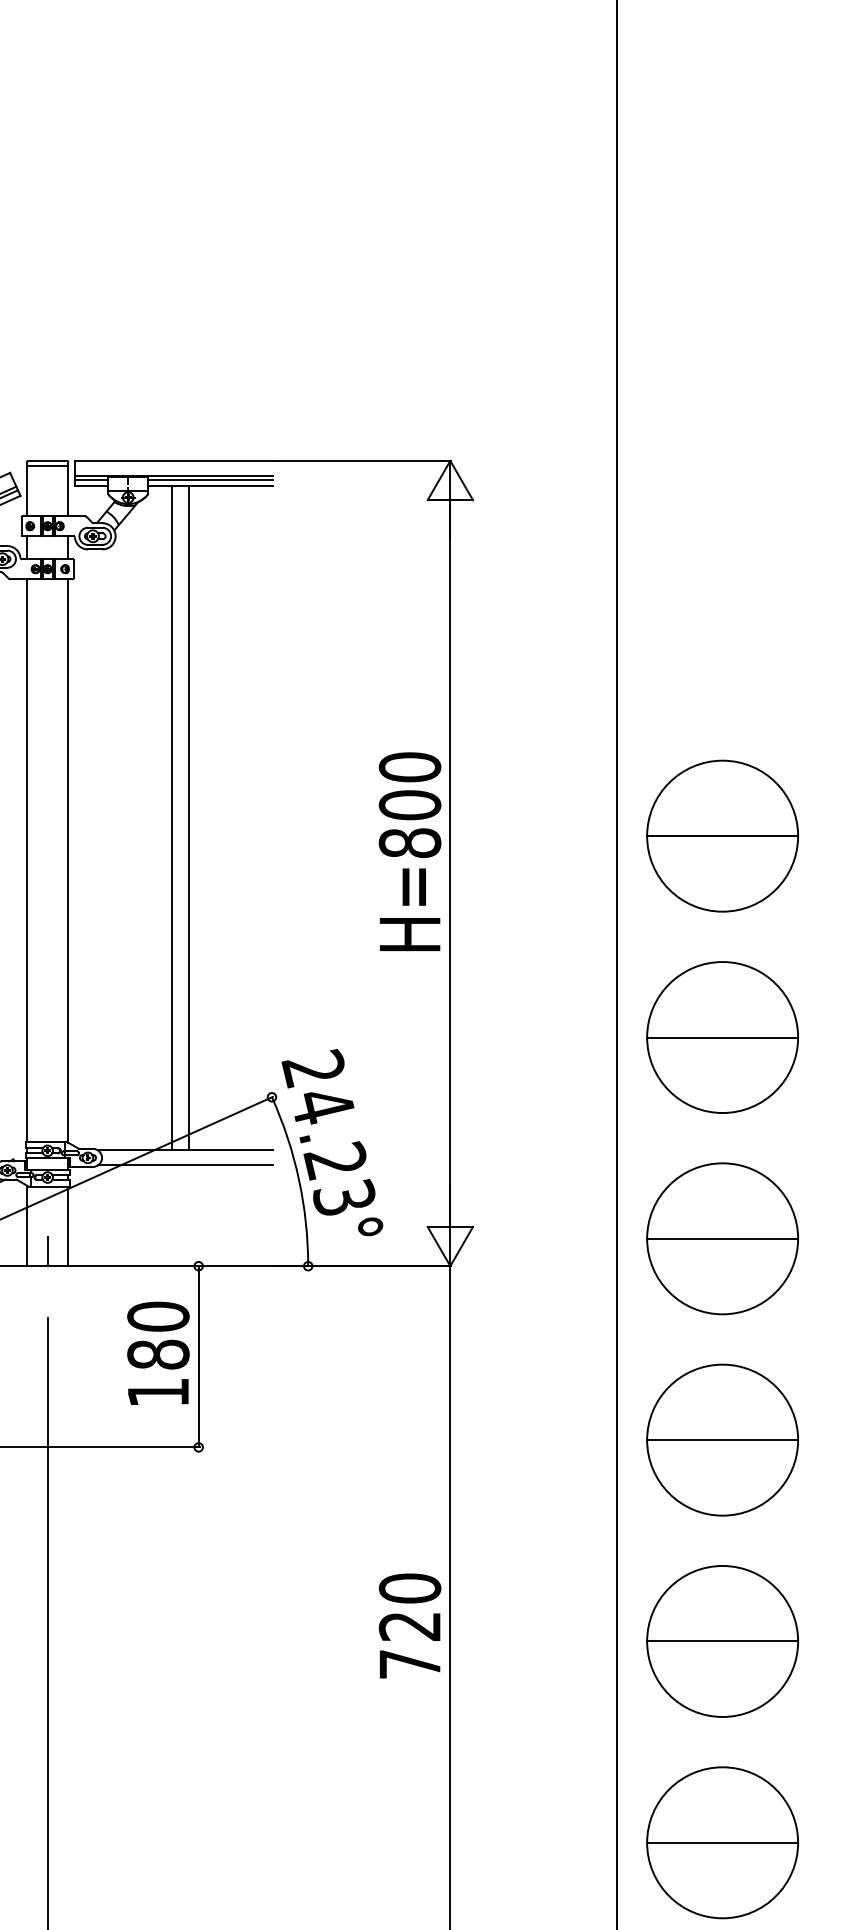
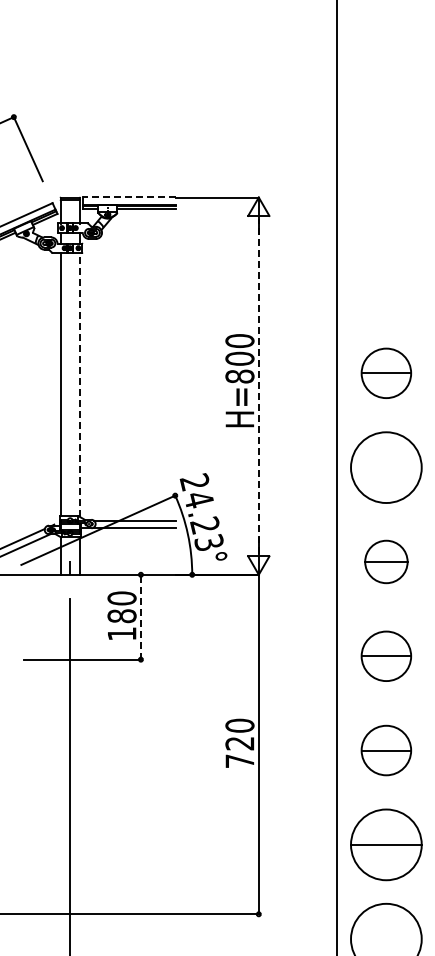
line: (172, 460) -> (128, 197), solid -> dashed
line: (172, 817) -> (128, 364), removed
line: (189, 817) -> (136, 364), removed
part: (722, 836) -> (386, 373), size x0.7
line: (67, 860) -> (79, 384), solid -> dashed
line: (449, 862) -> (258, 385), solid -> dashed
line: (722, 1037) -> (386, 467), removed
part: (722, 1237) -> (386, 561), size x0.6
line: (197, 1355) -> (140, 616), solid -> dashed
part: (722, 1440) -> (386, 656), size x0.7
part: (722, 1641) -> (386, 750), size x0.7

